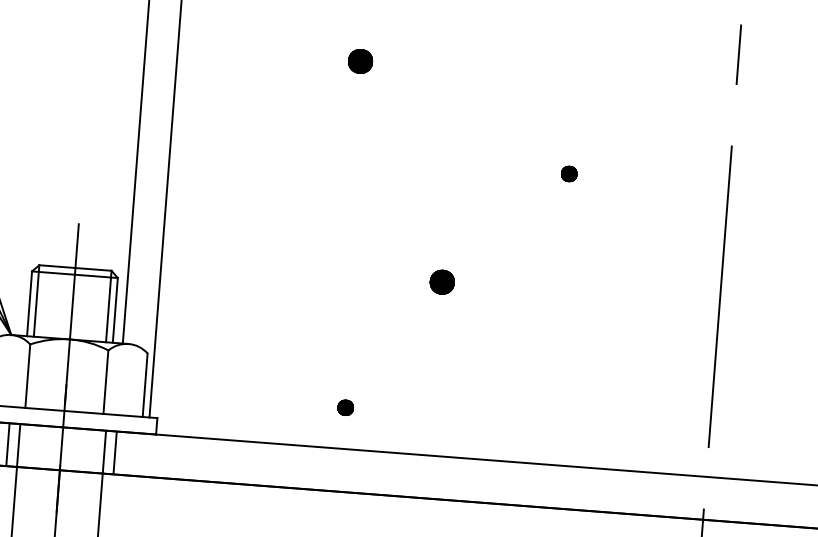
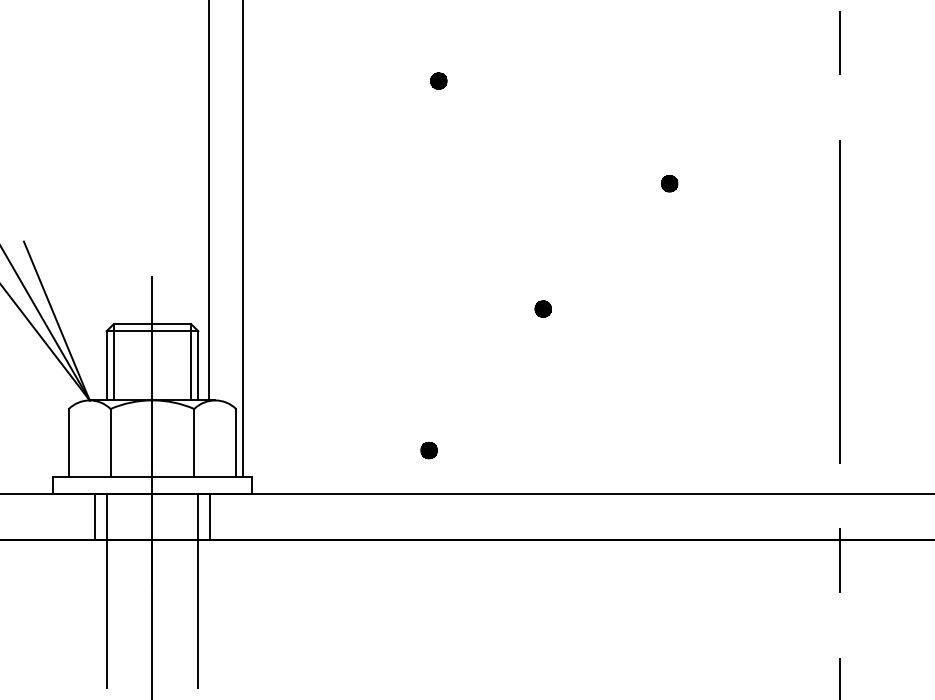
part: (360, 60) -> (438, 80), size x0.62
part: (441, 281) -> (542, 308), size x0.62
part: (345, 407) -> (428, 450), moved

